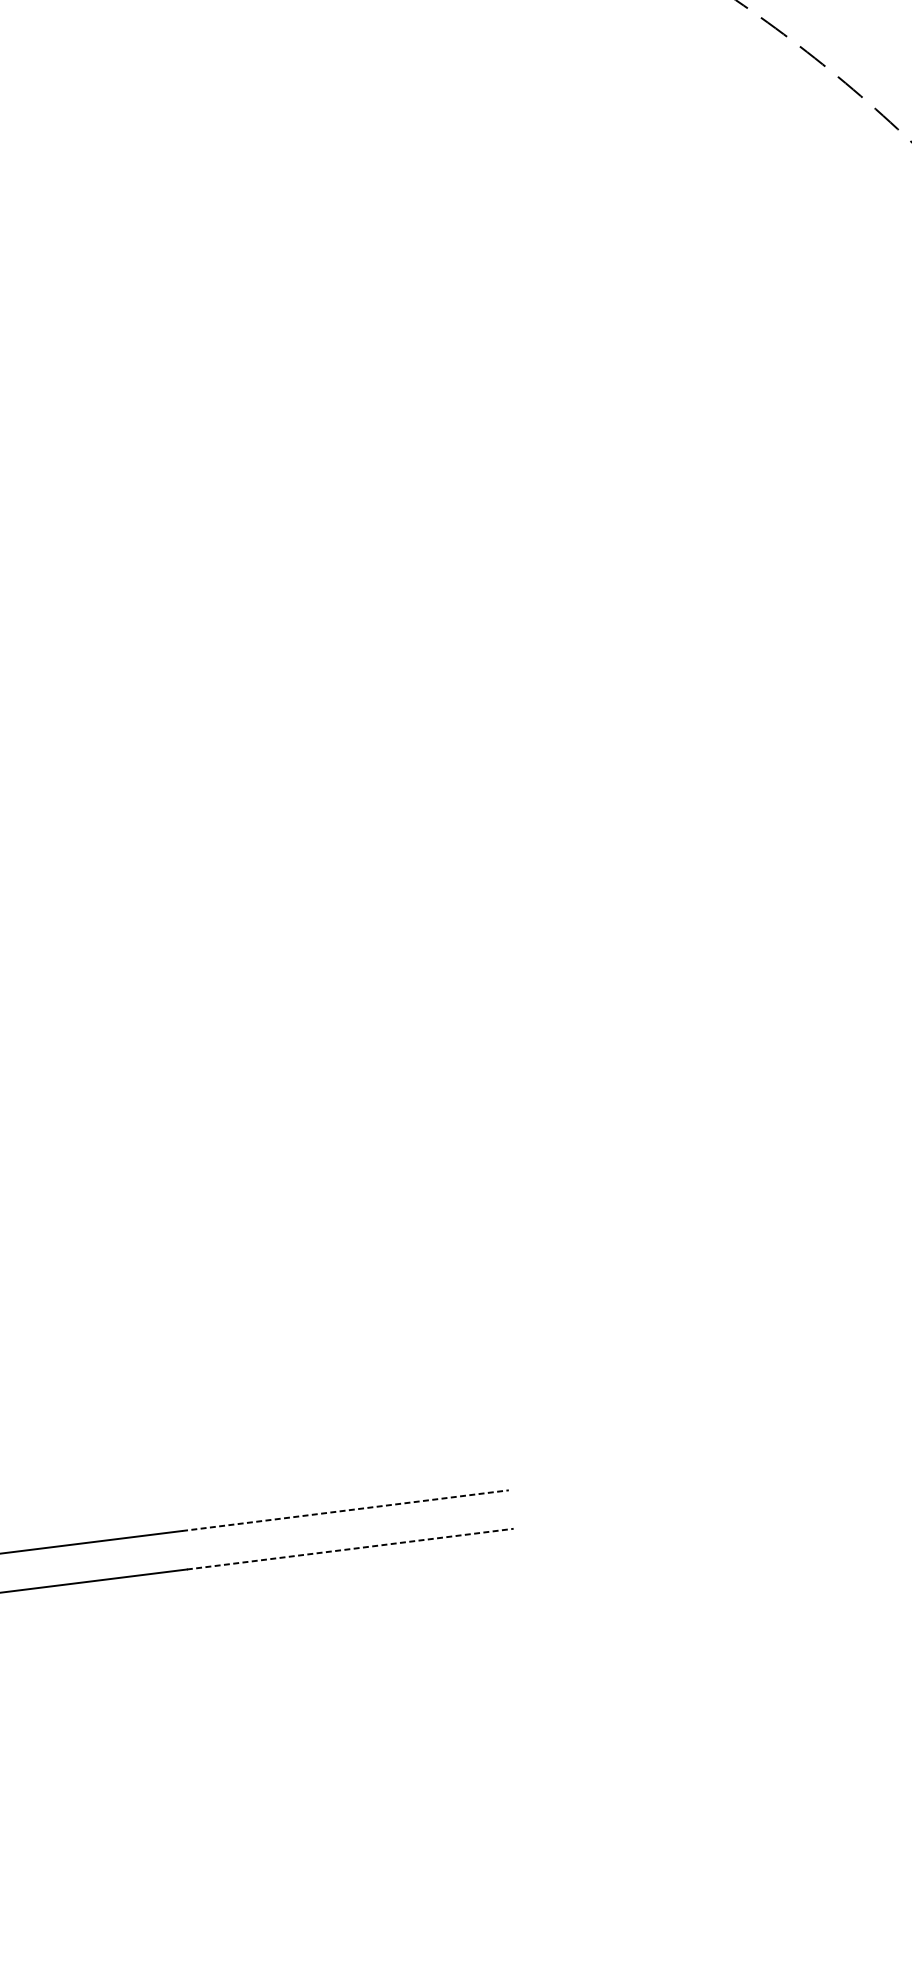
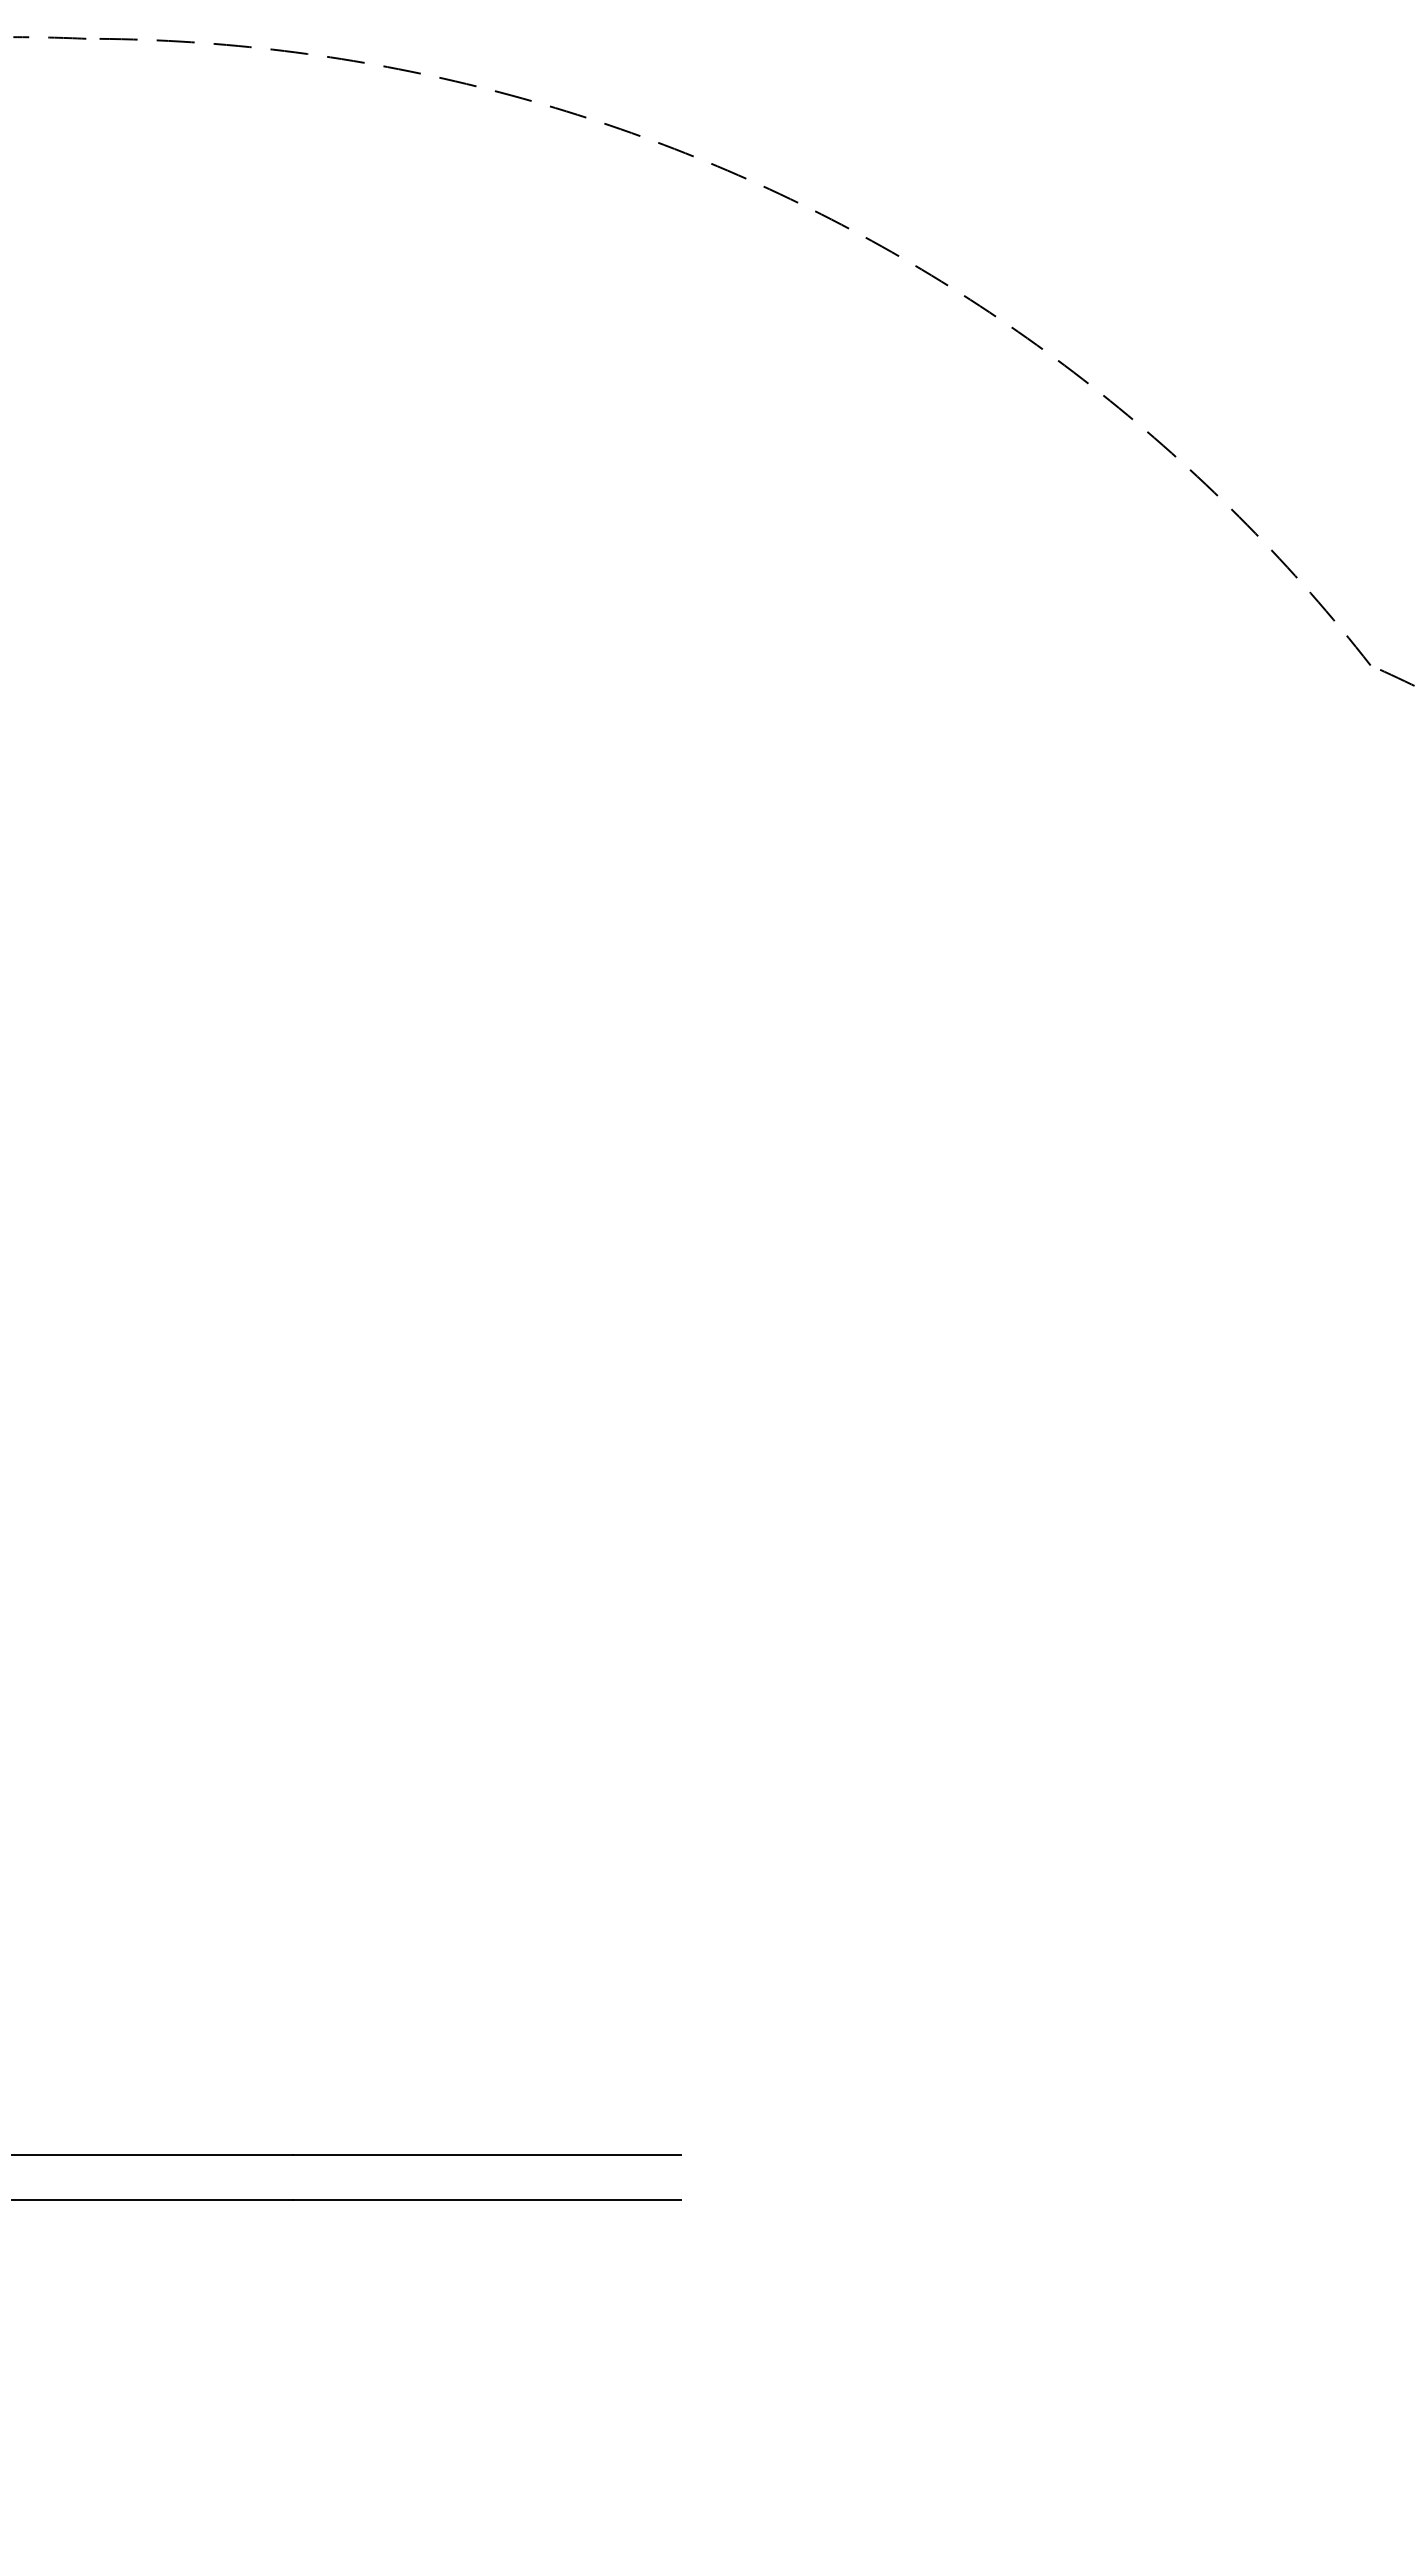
line: (345, 1510) -> (486, 2154), dashed -> solid
line: (349, 1549) -> (486, 2200), dashed -> solid

